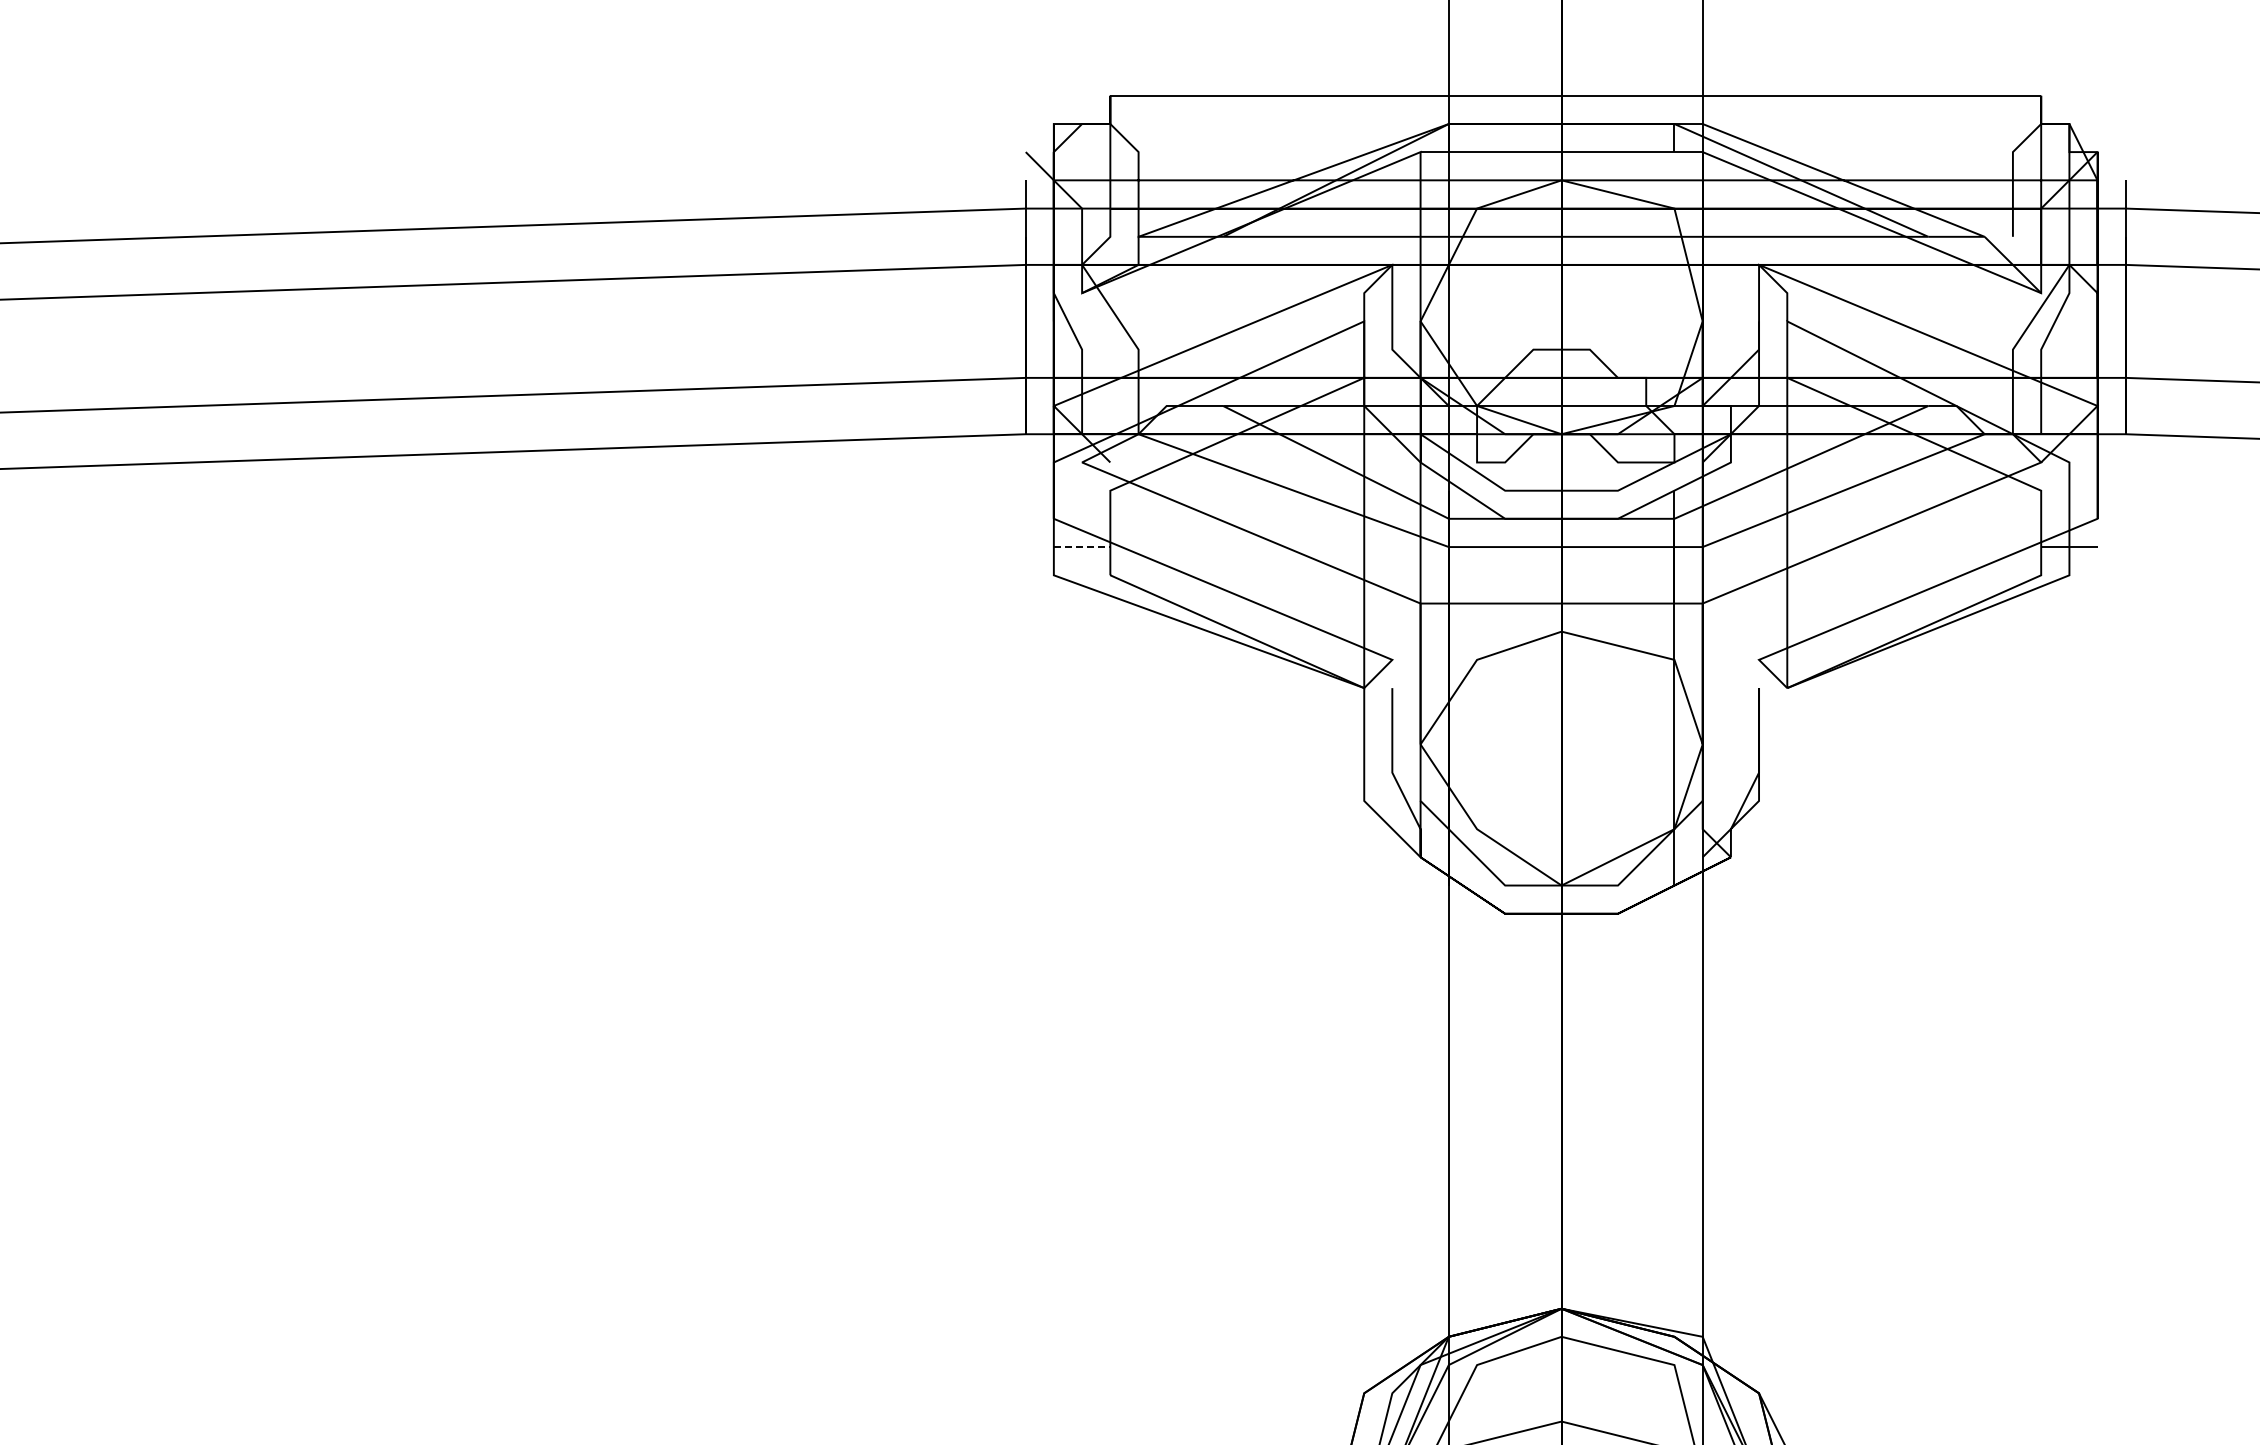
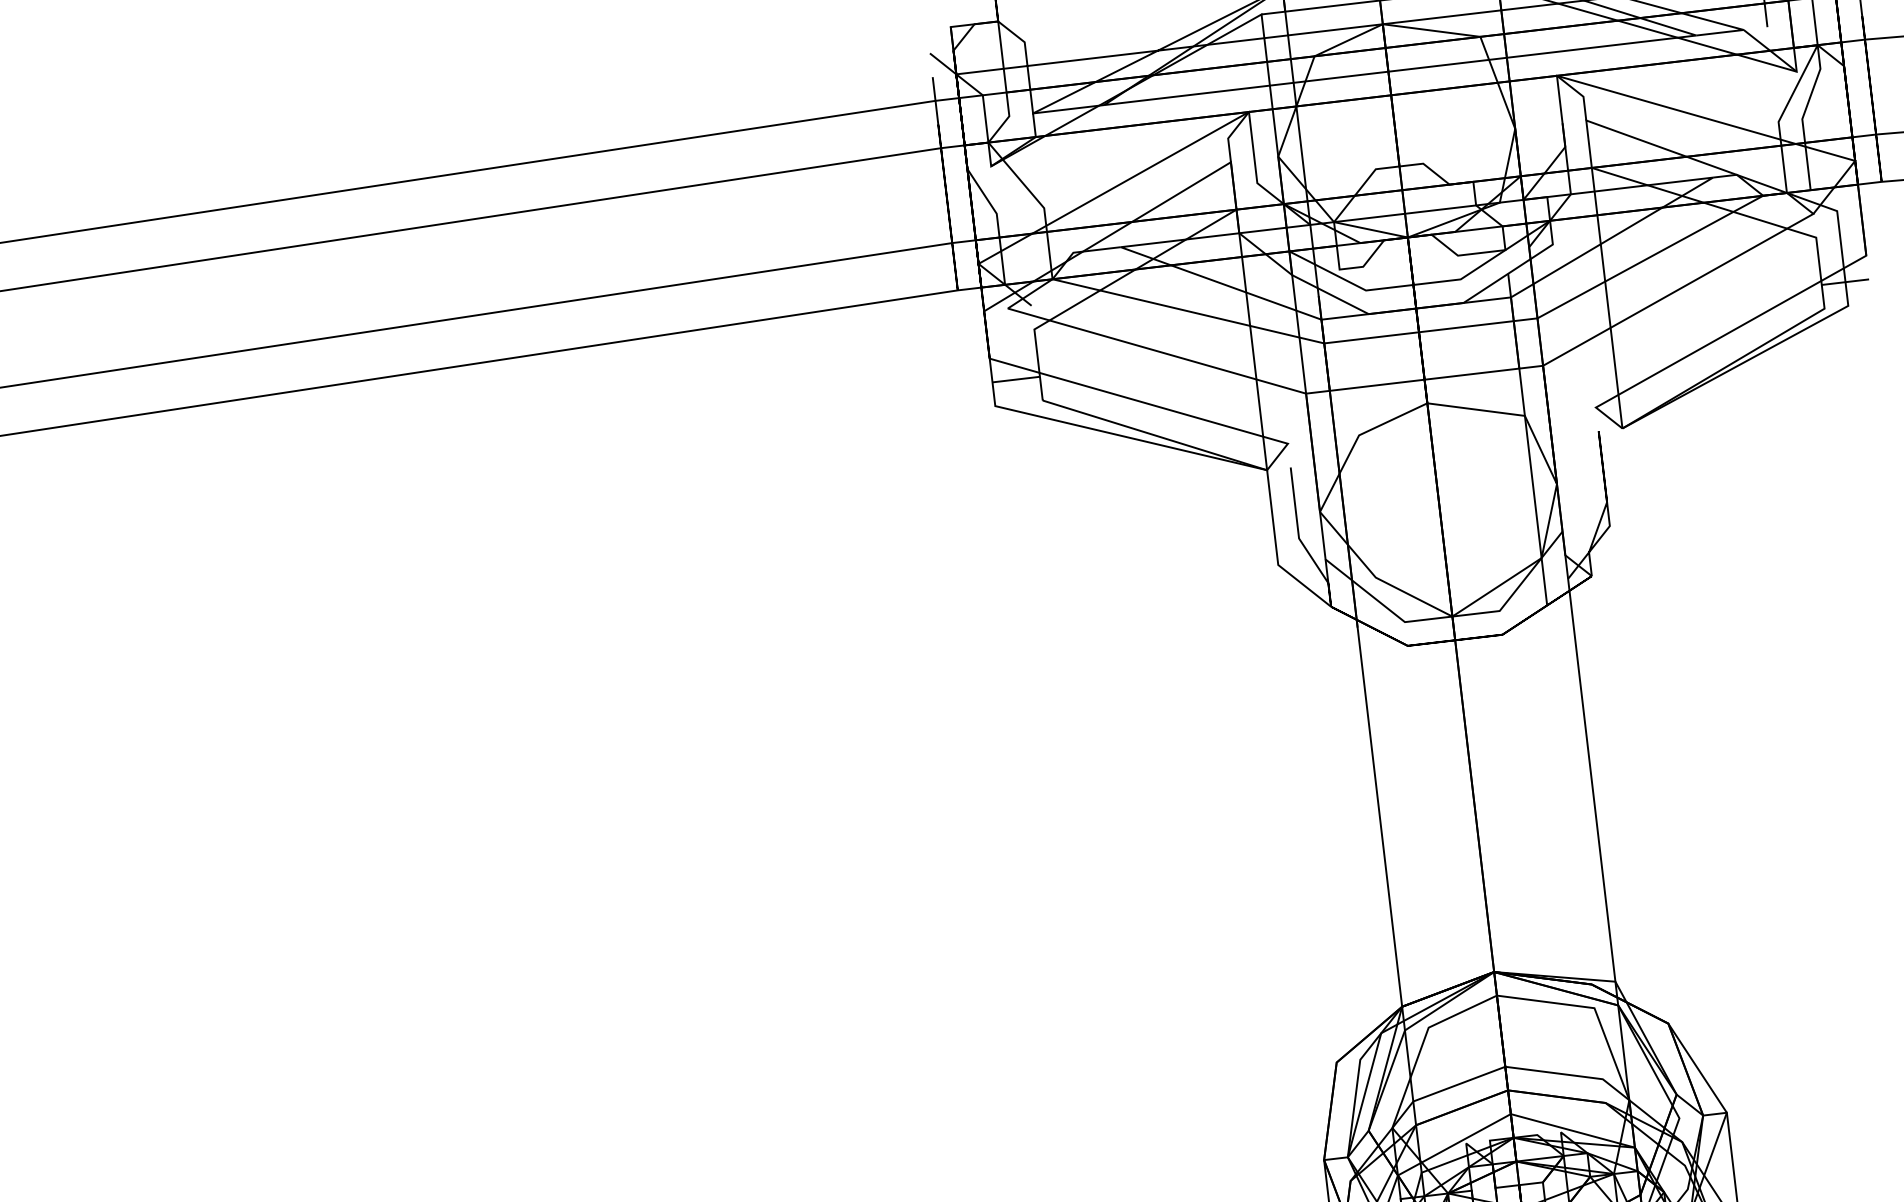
line: (1082, 547) -> (1016, 379), dashed -> solid

